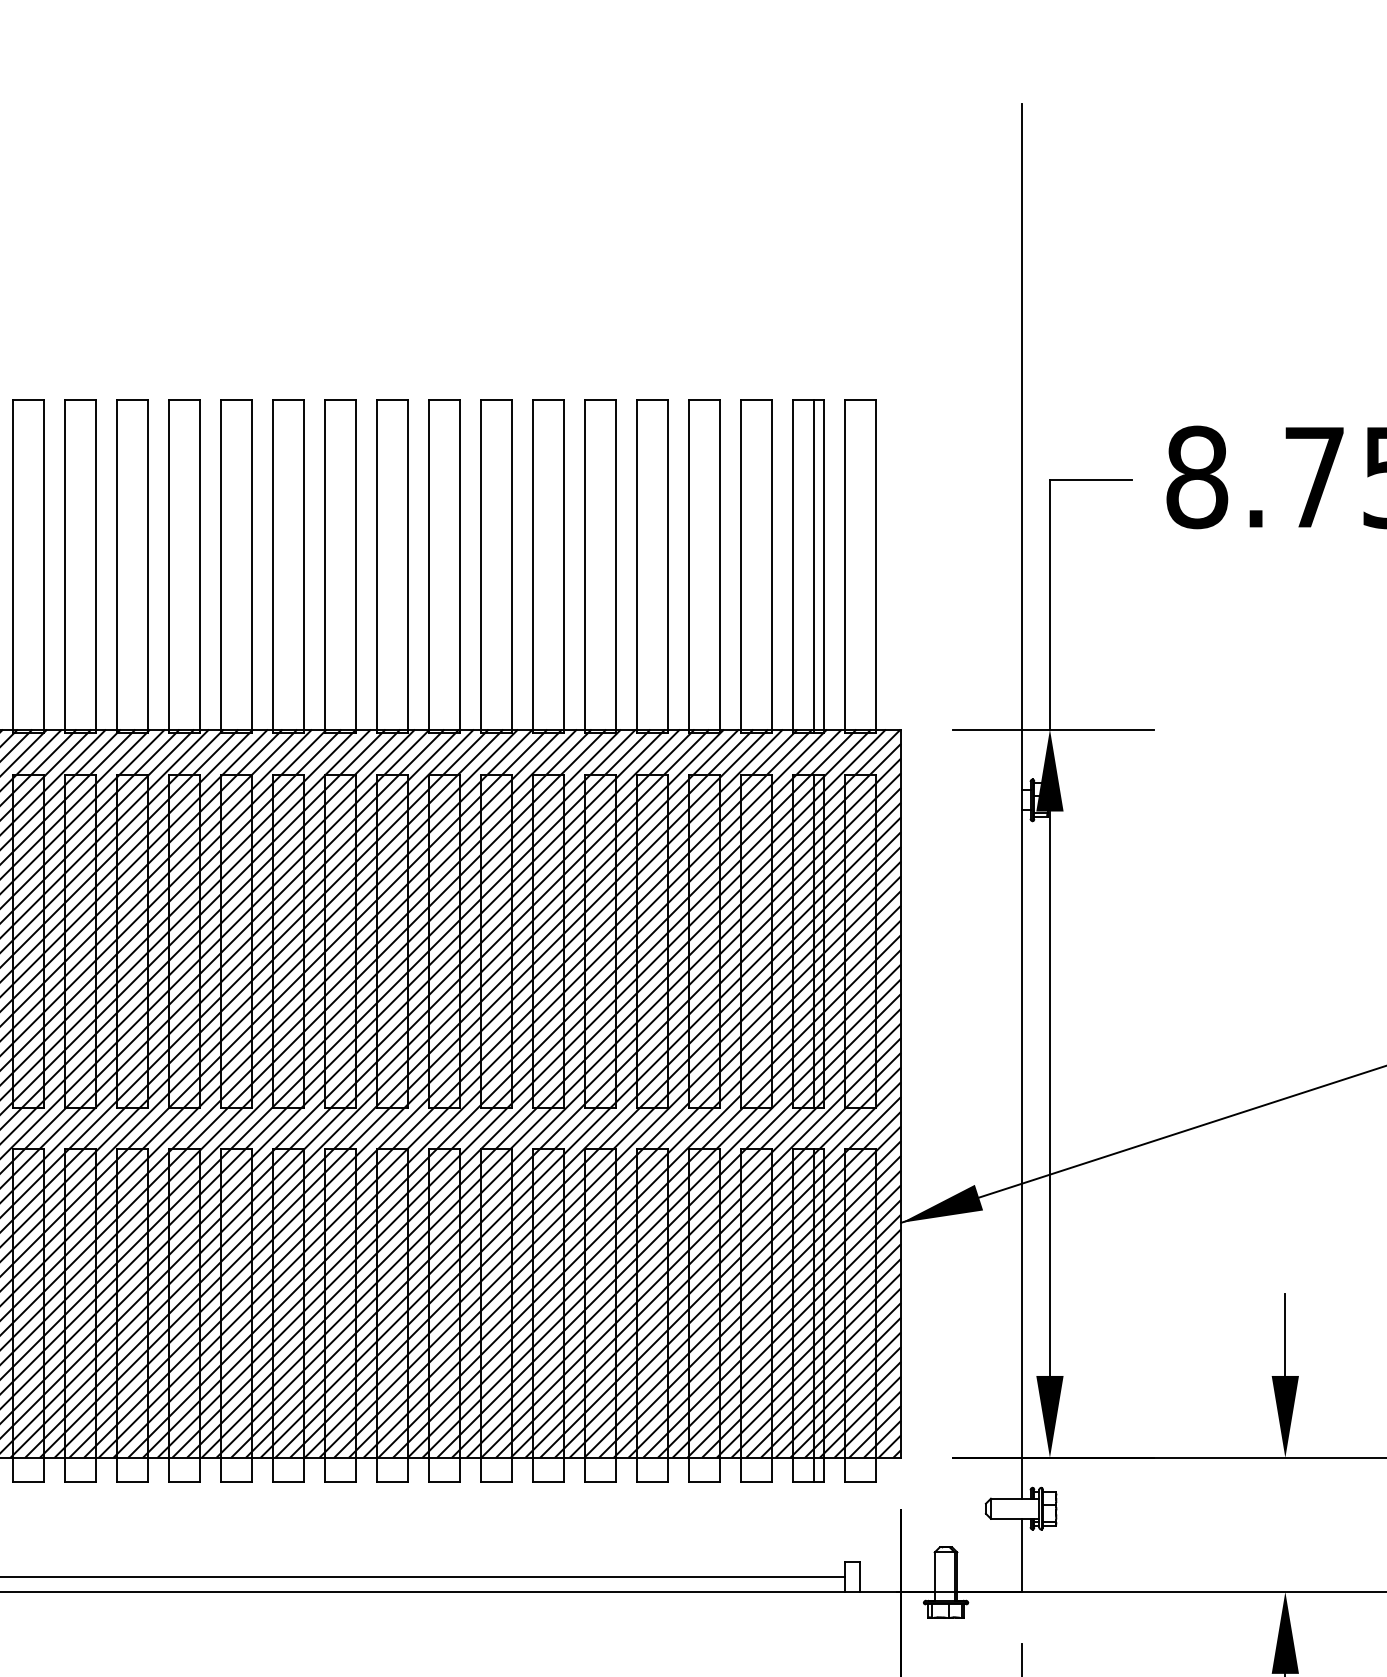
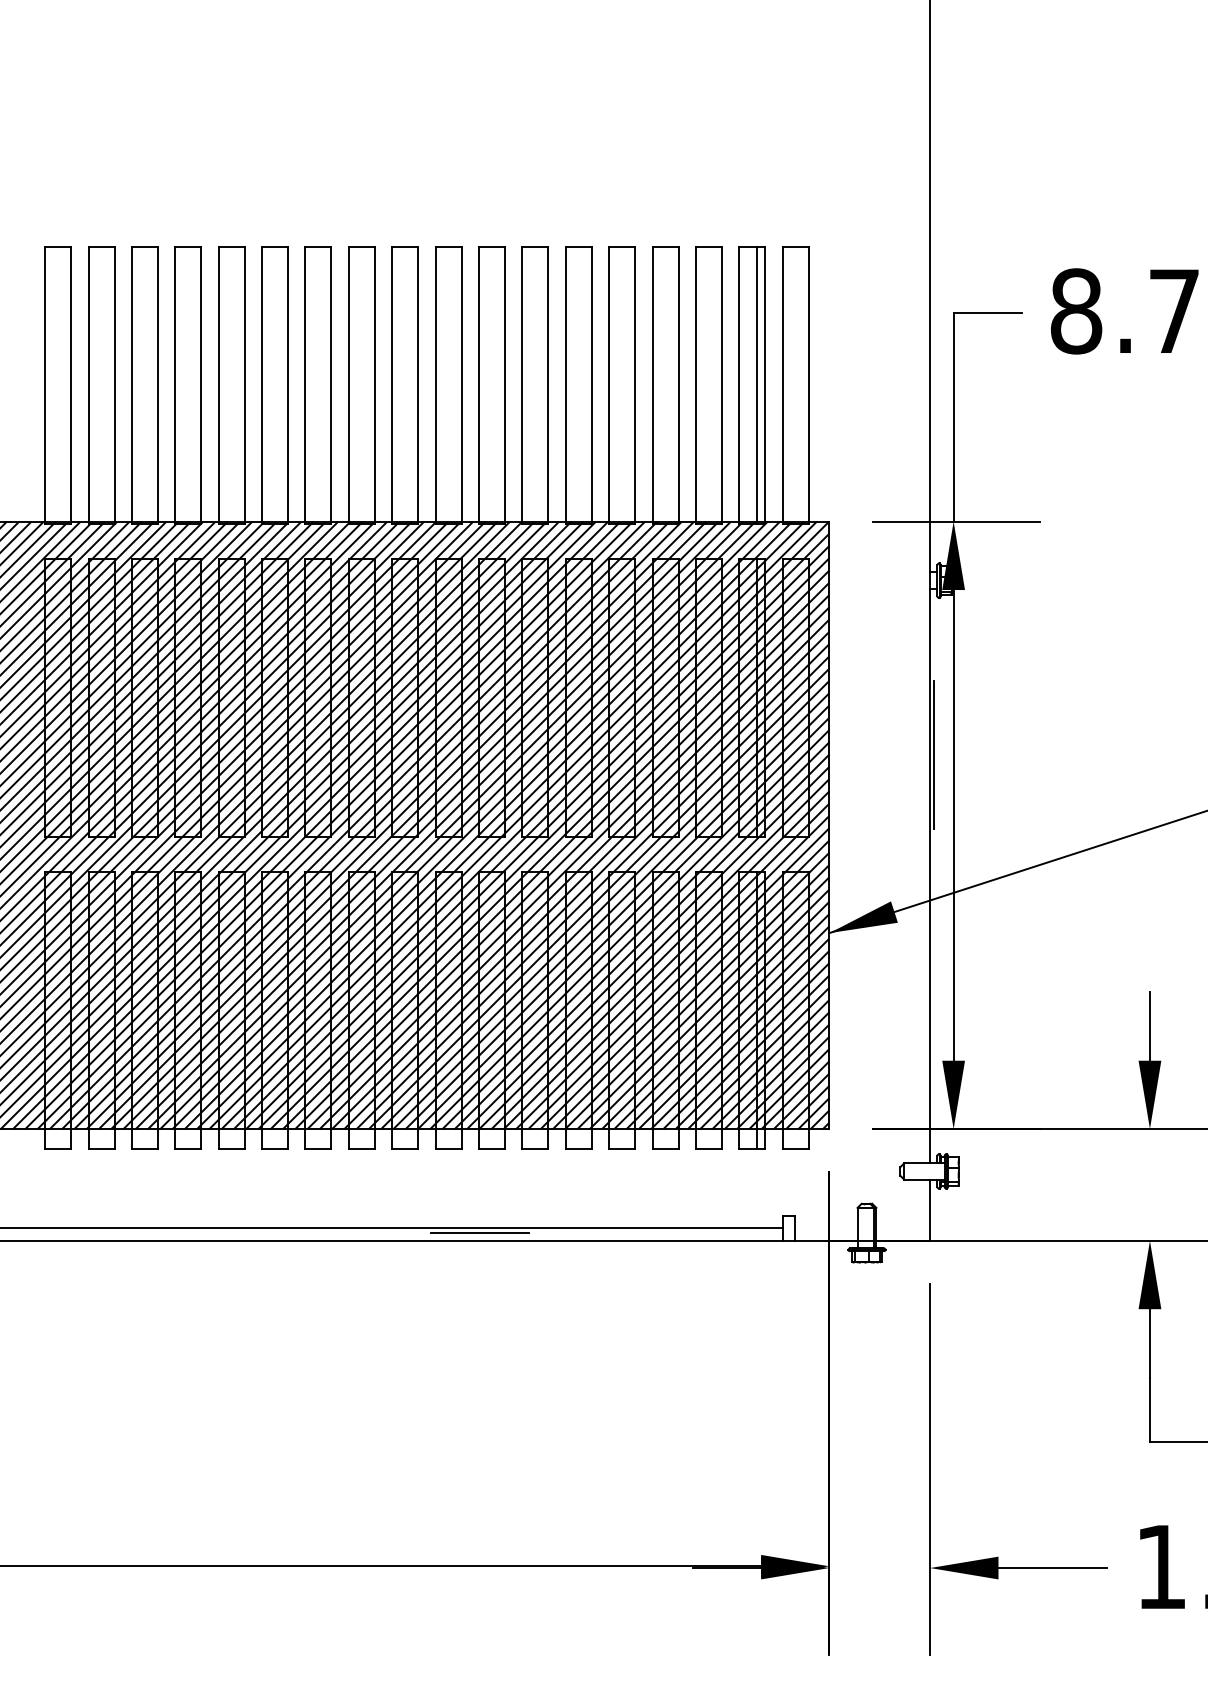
line: (1025, 1008) -> (933, 754), added
line: (481, 1583) -> (479, 1233), added

